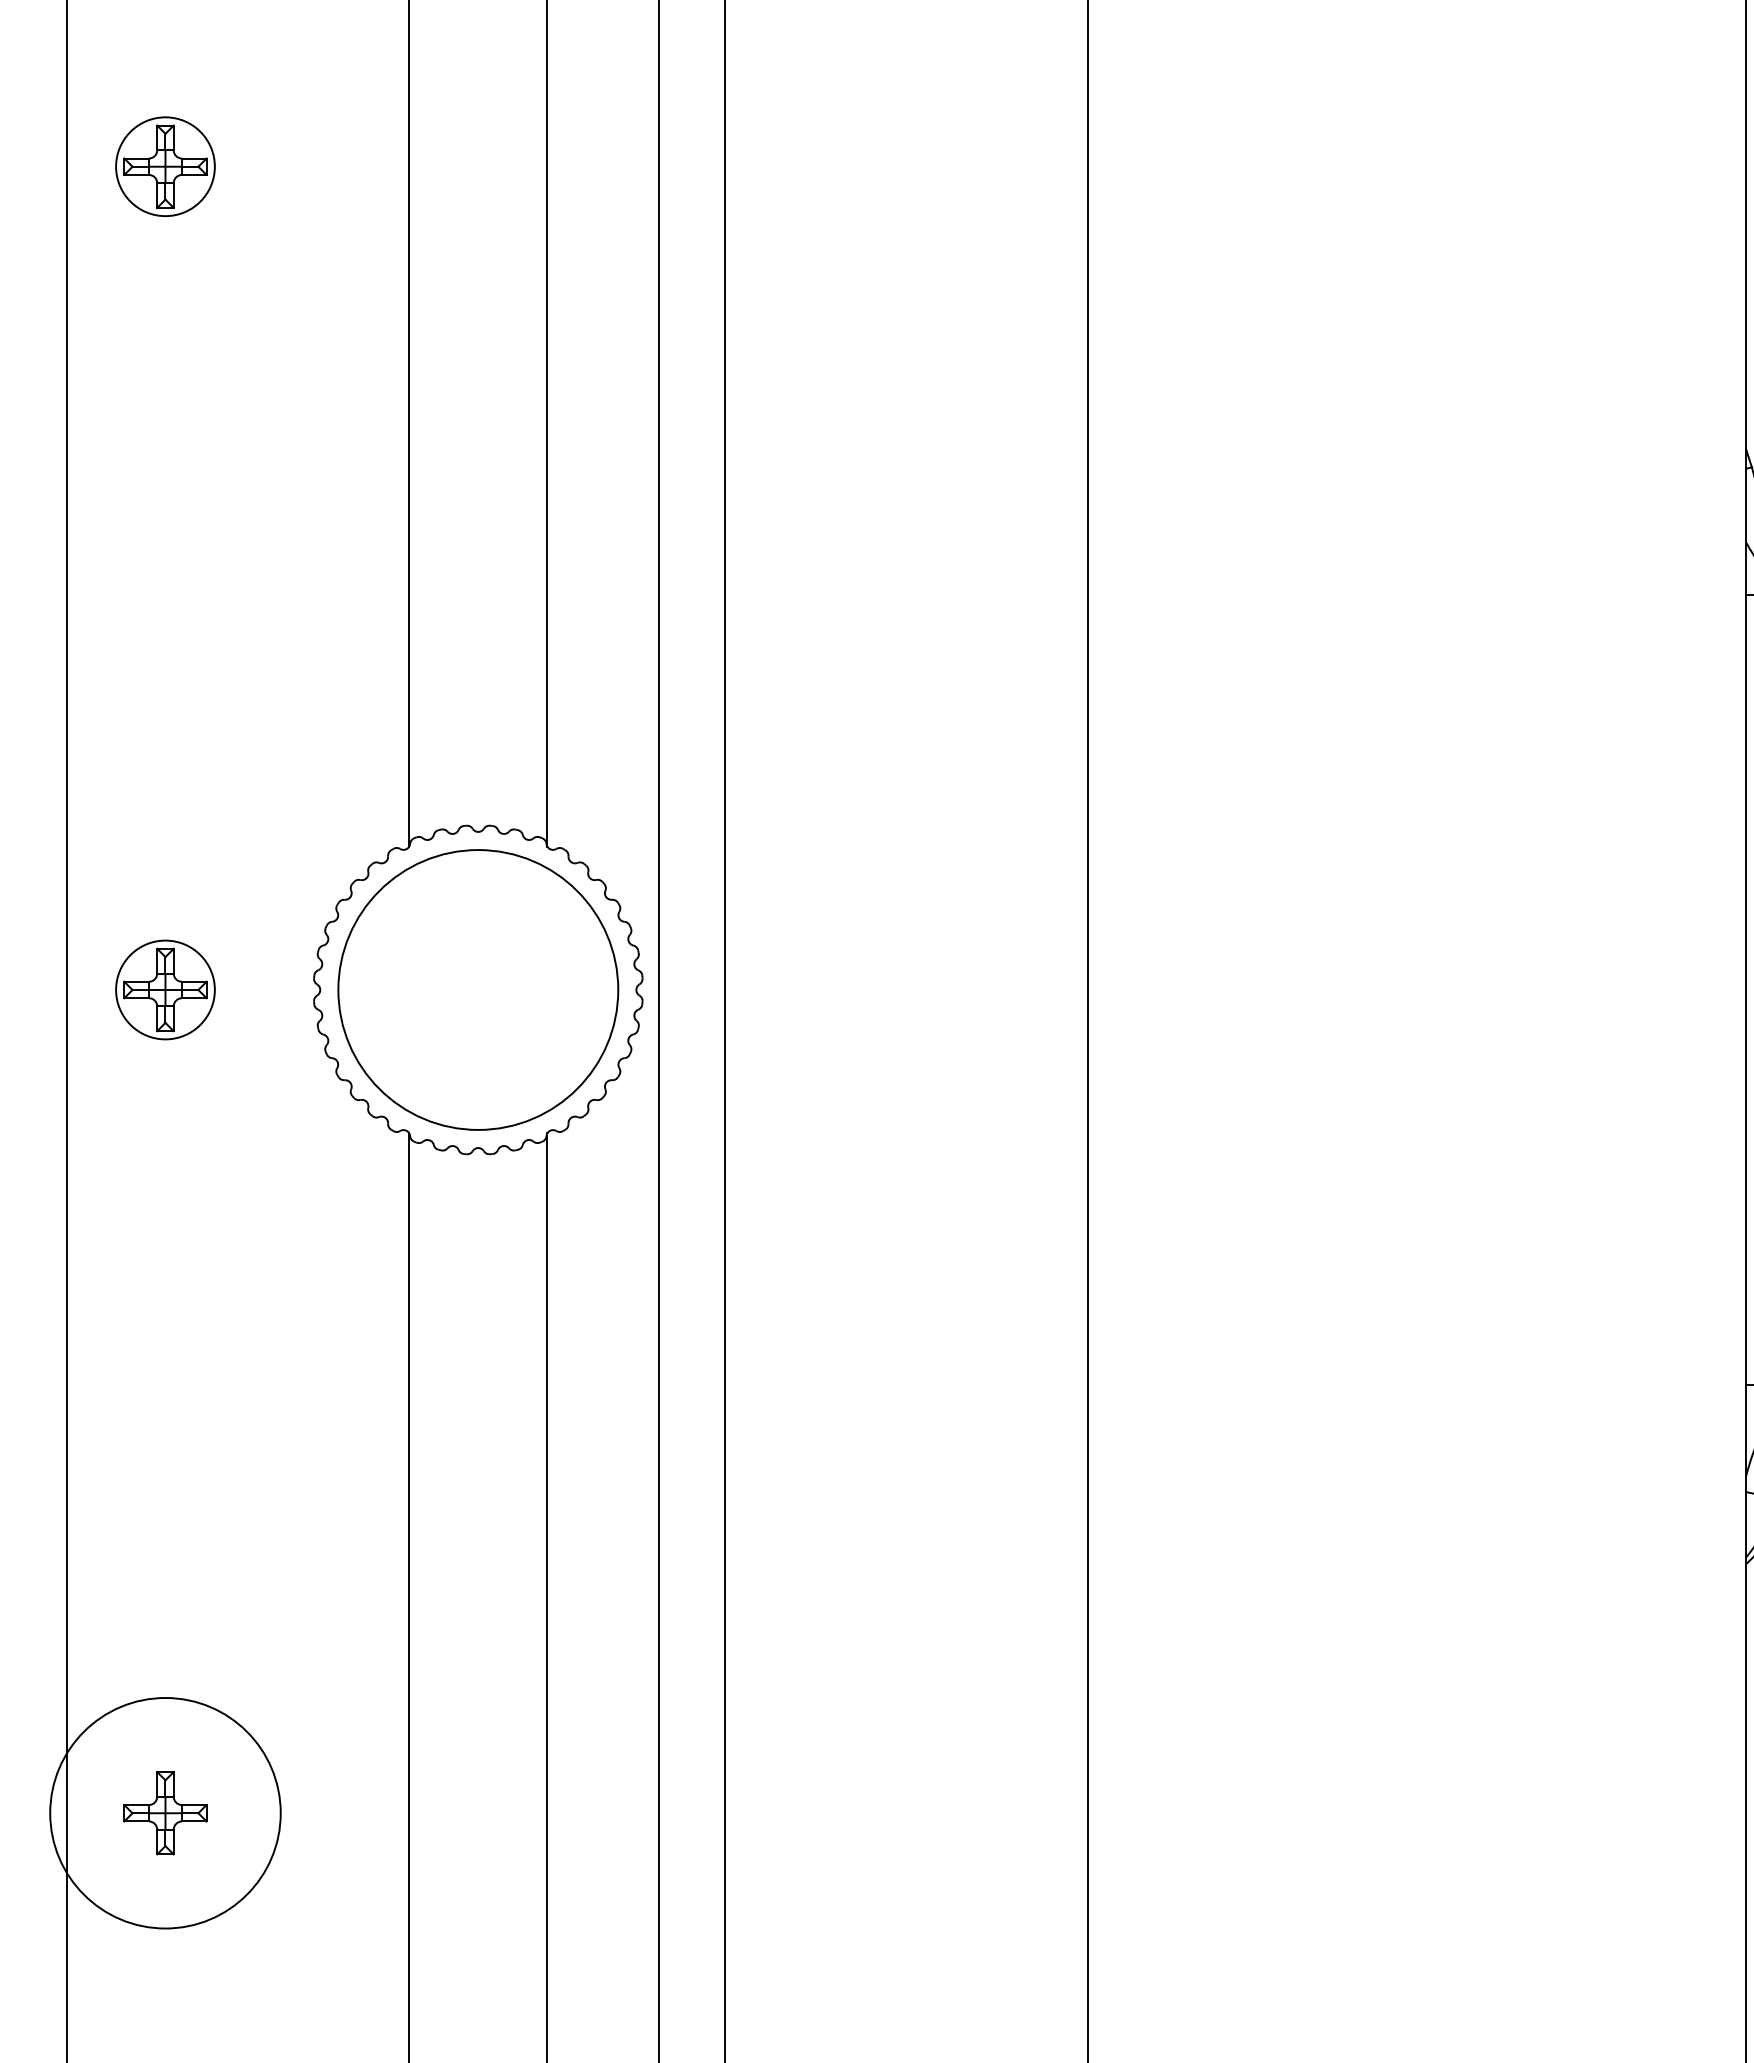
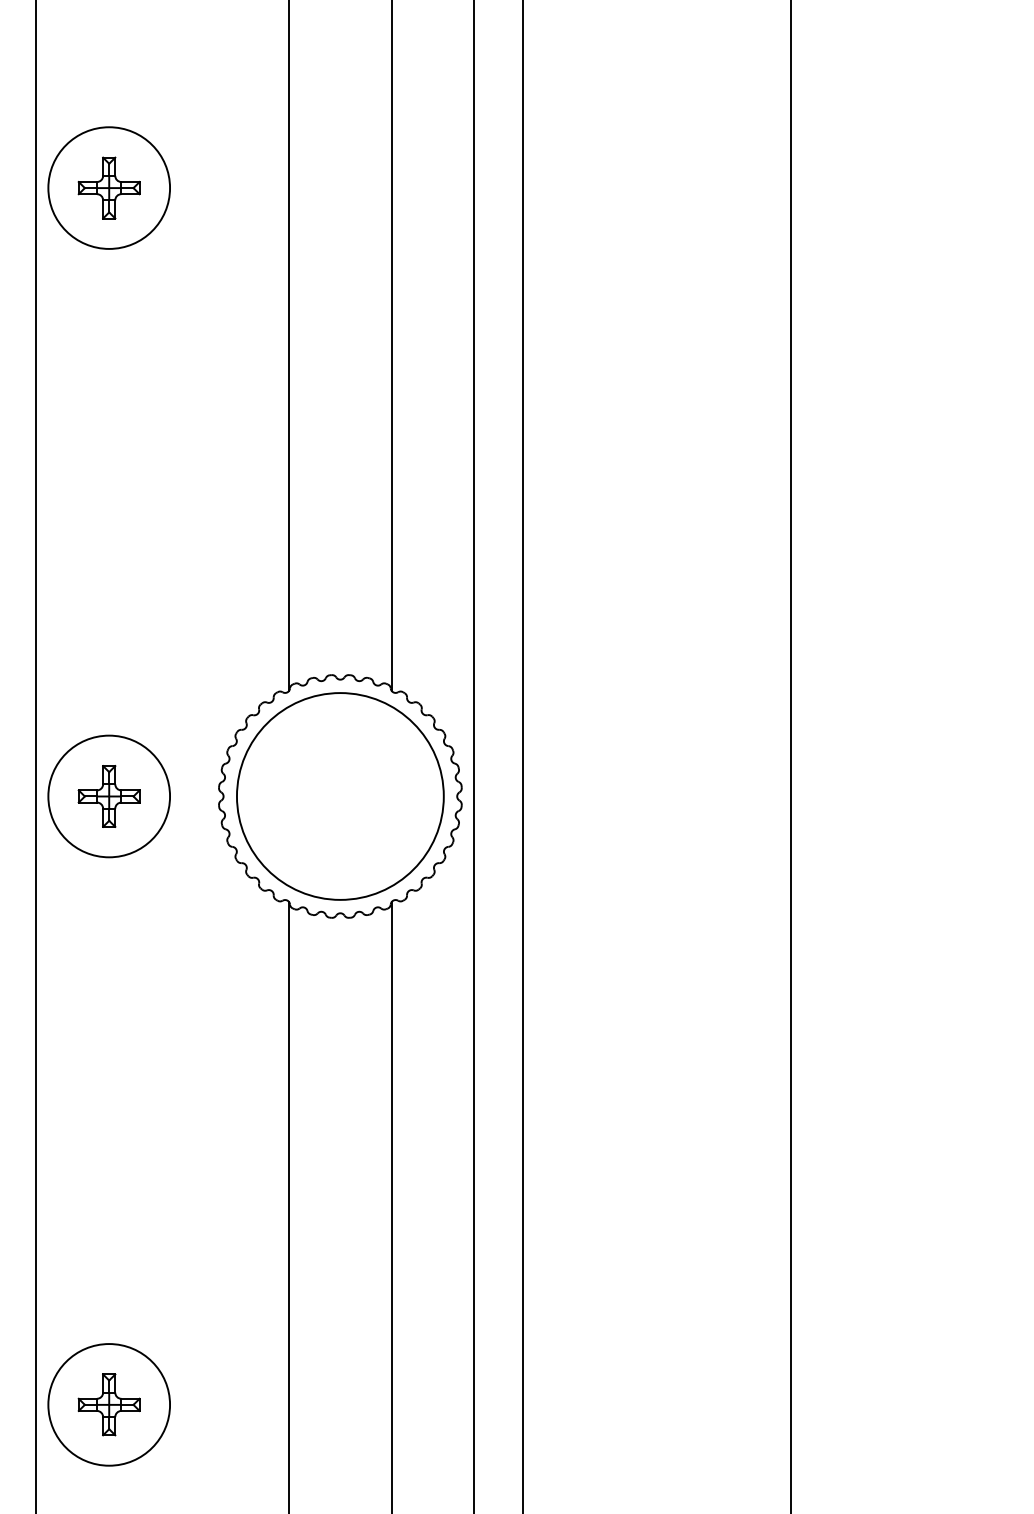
circle: (165, 166) -> (109, 187), size x1.67
circle: (165, 989) -> (109, 796), size x1.67
circle: (165, 1812) -> (109, 1404), size x0.71

